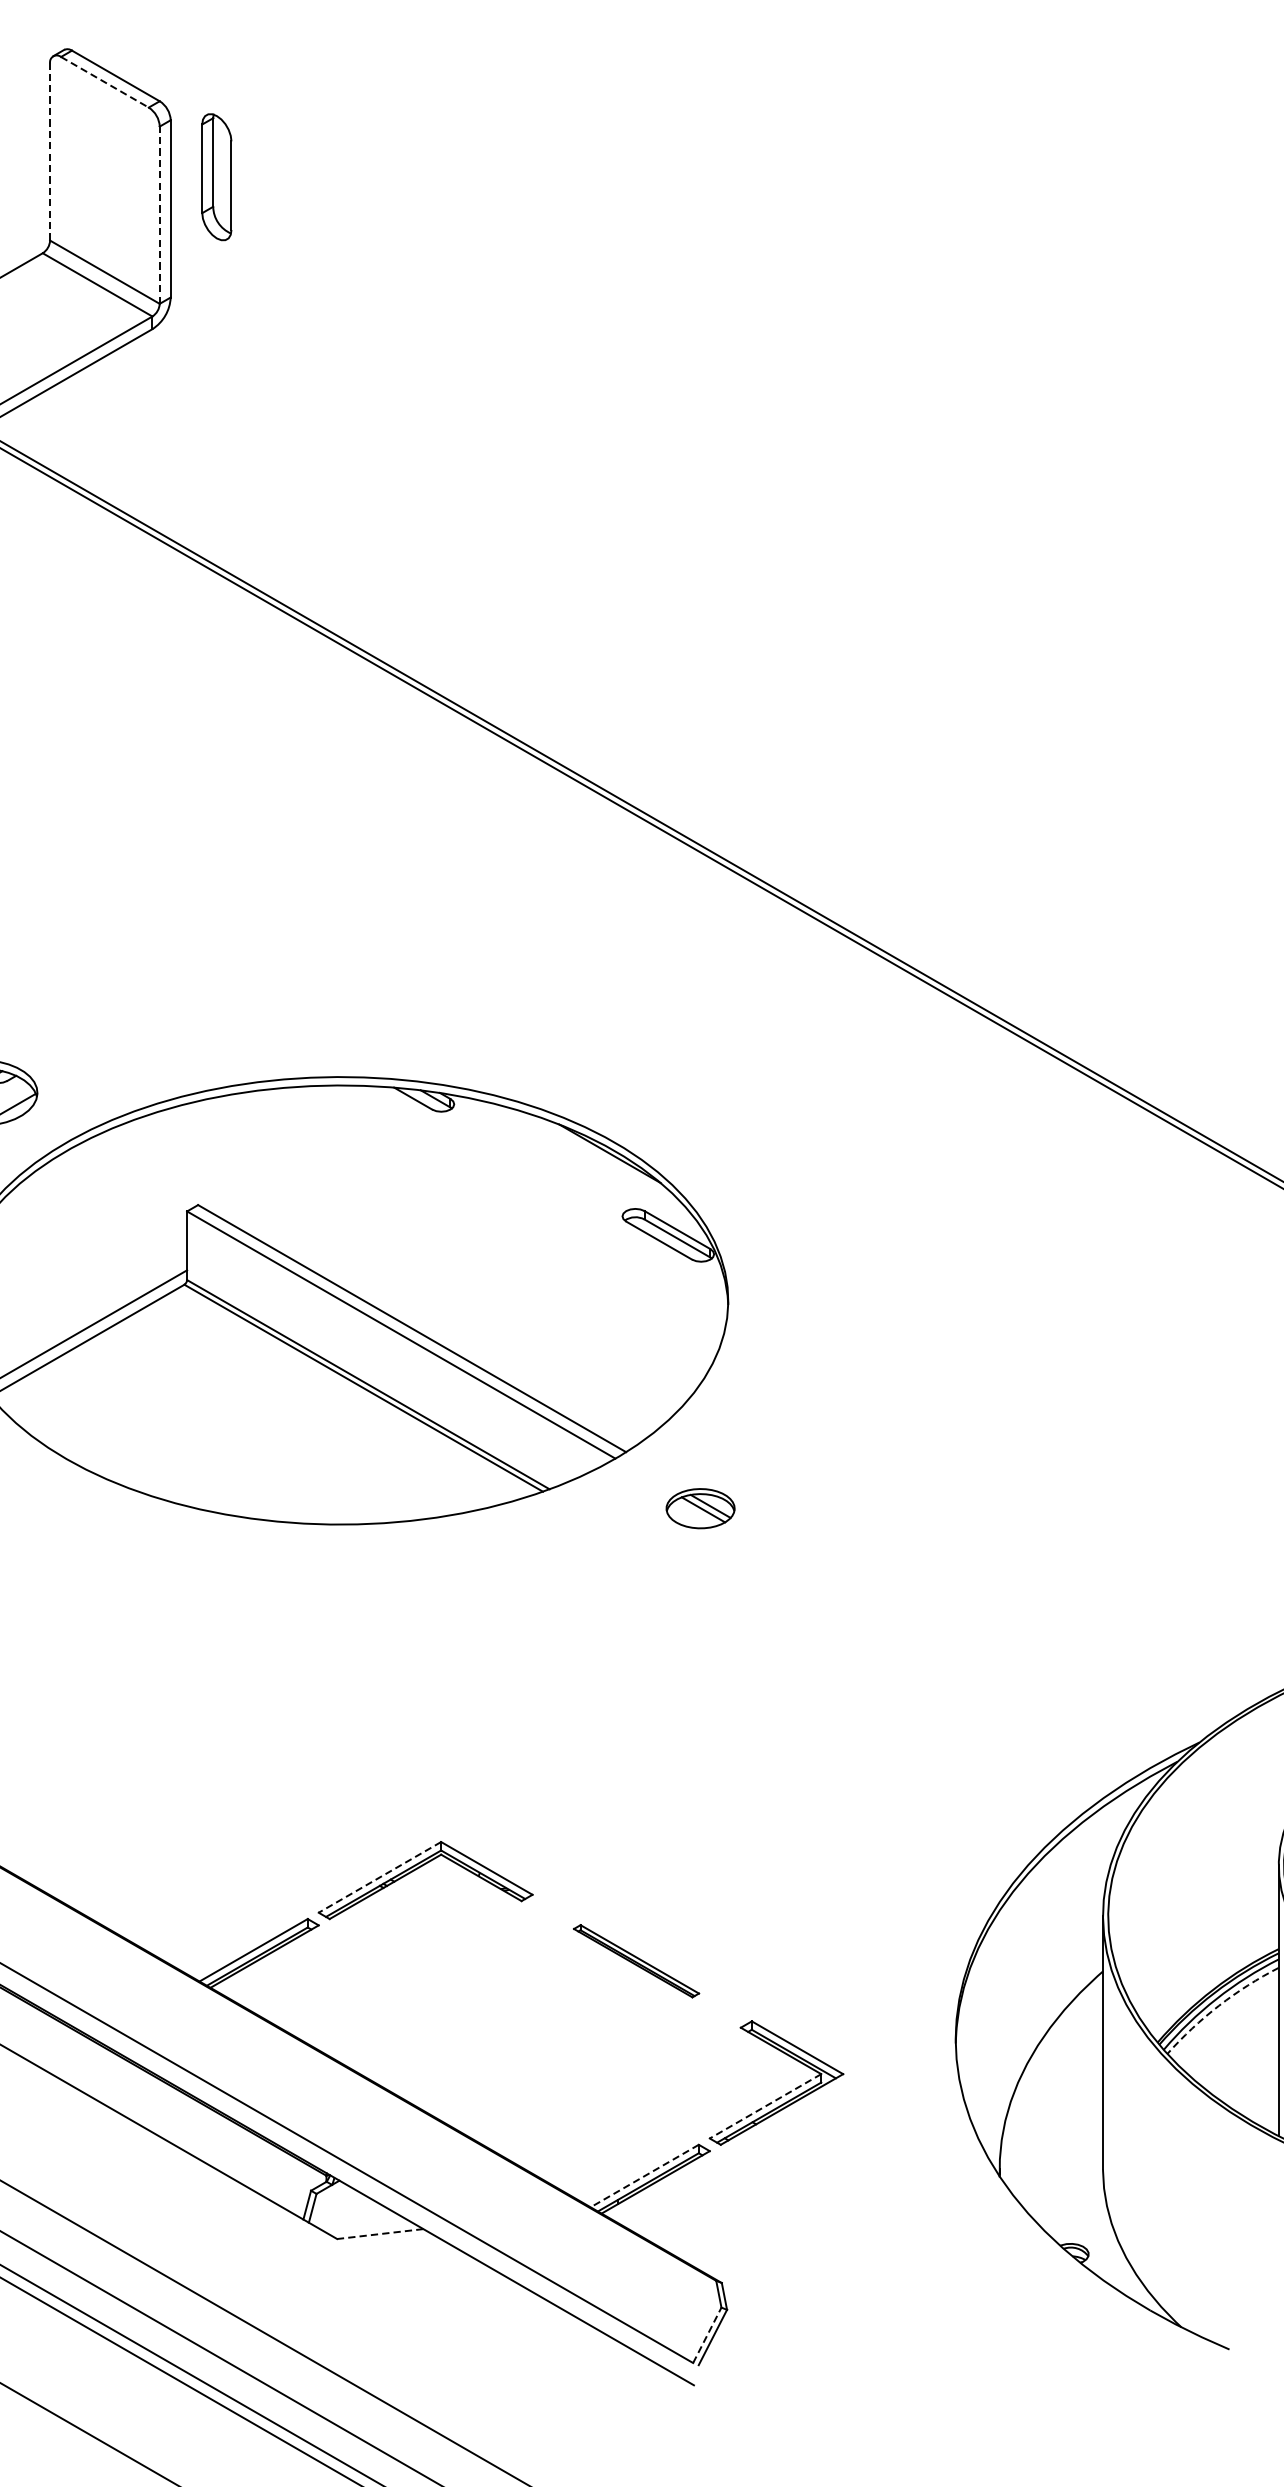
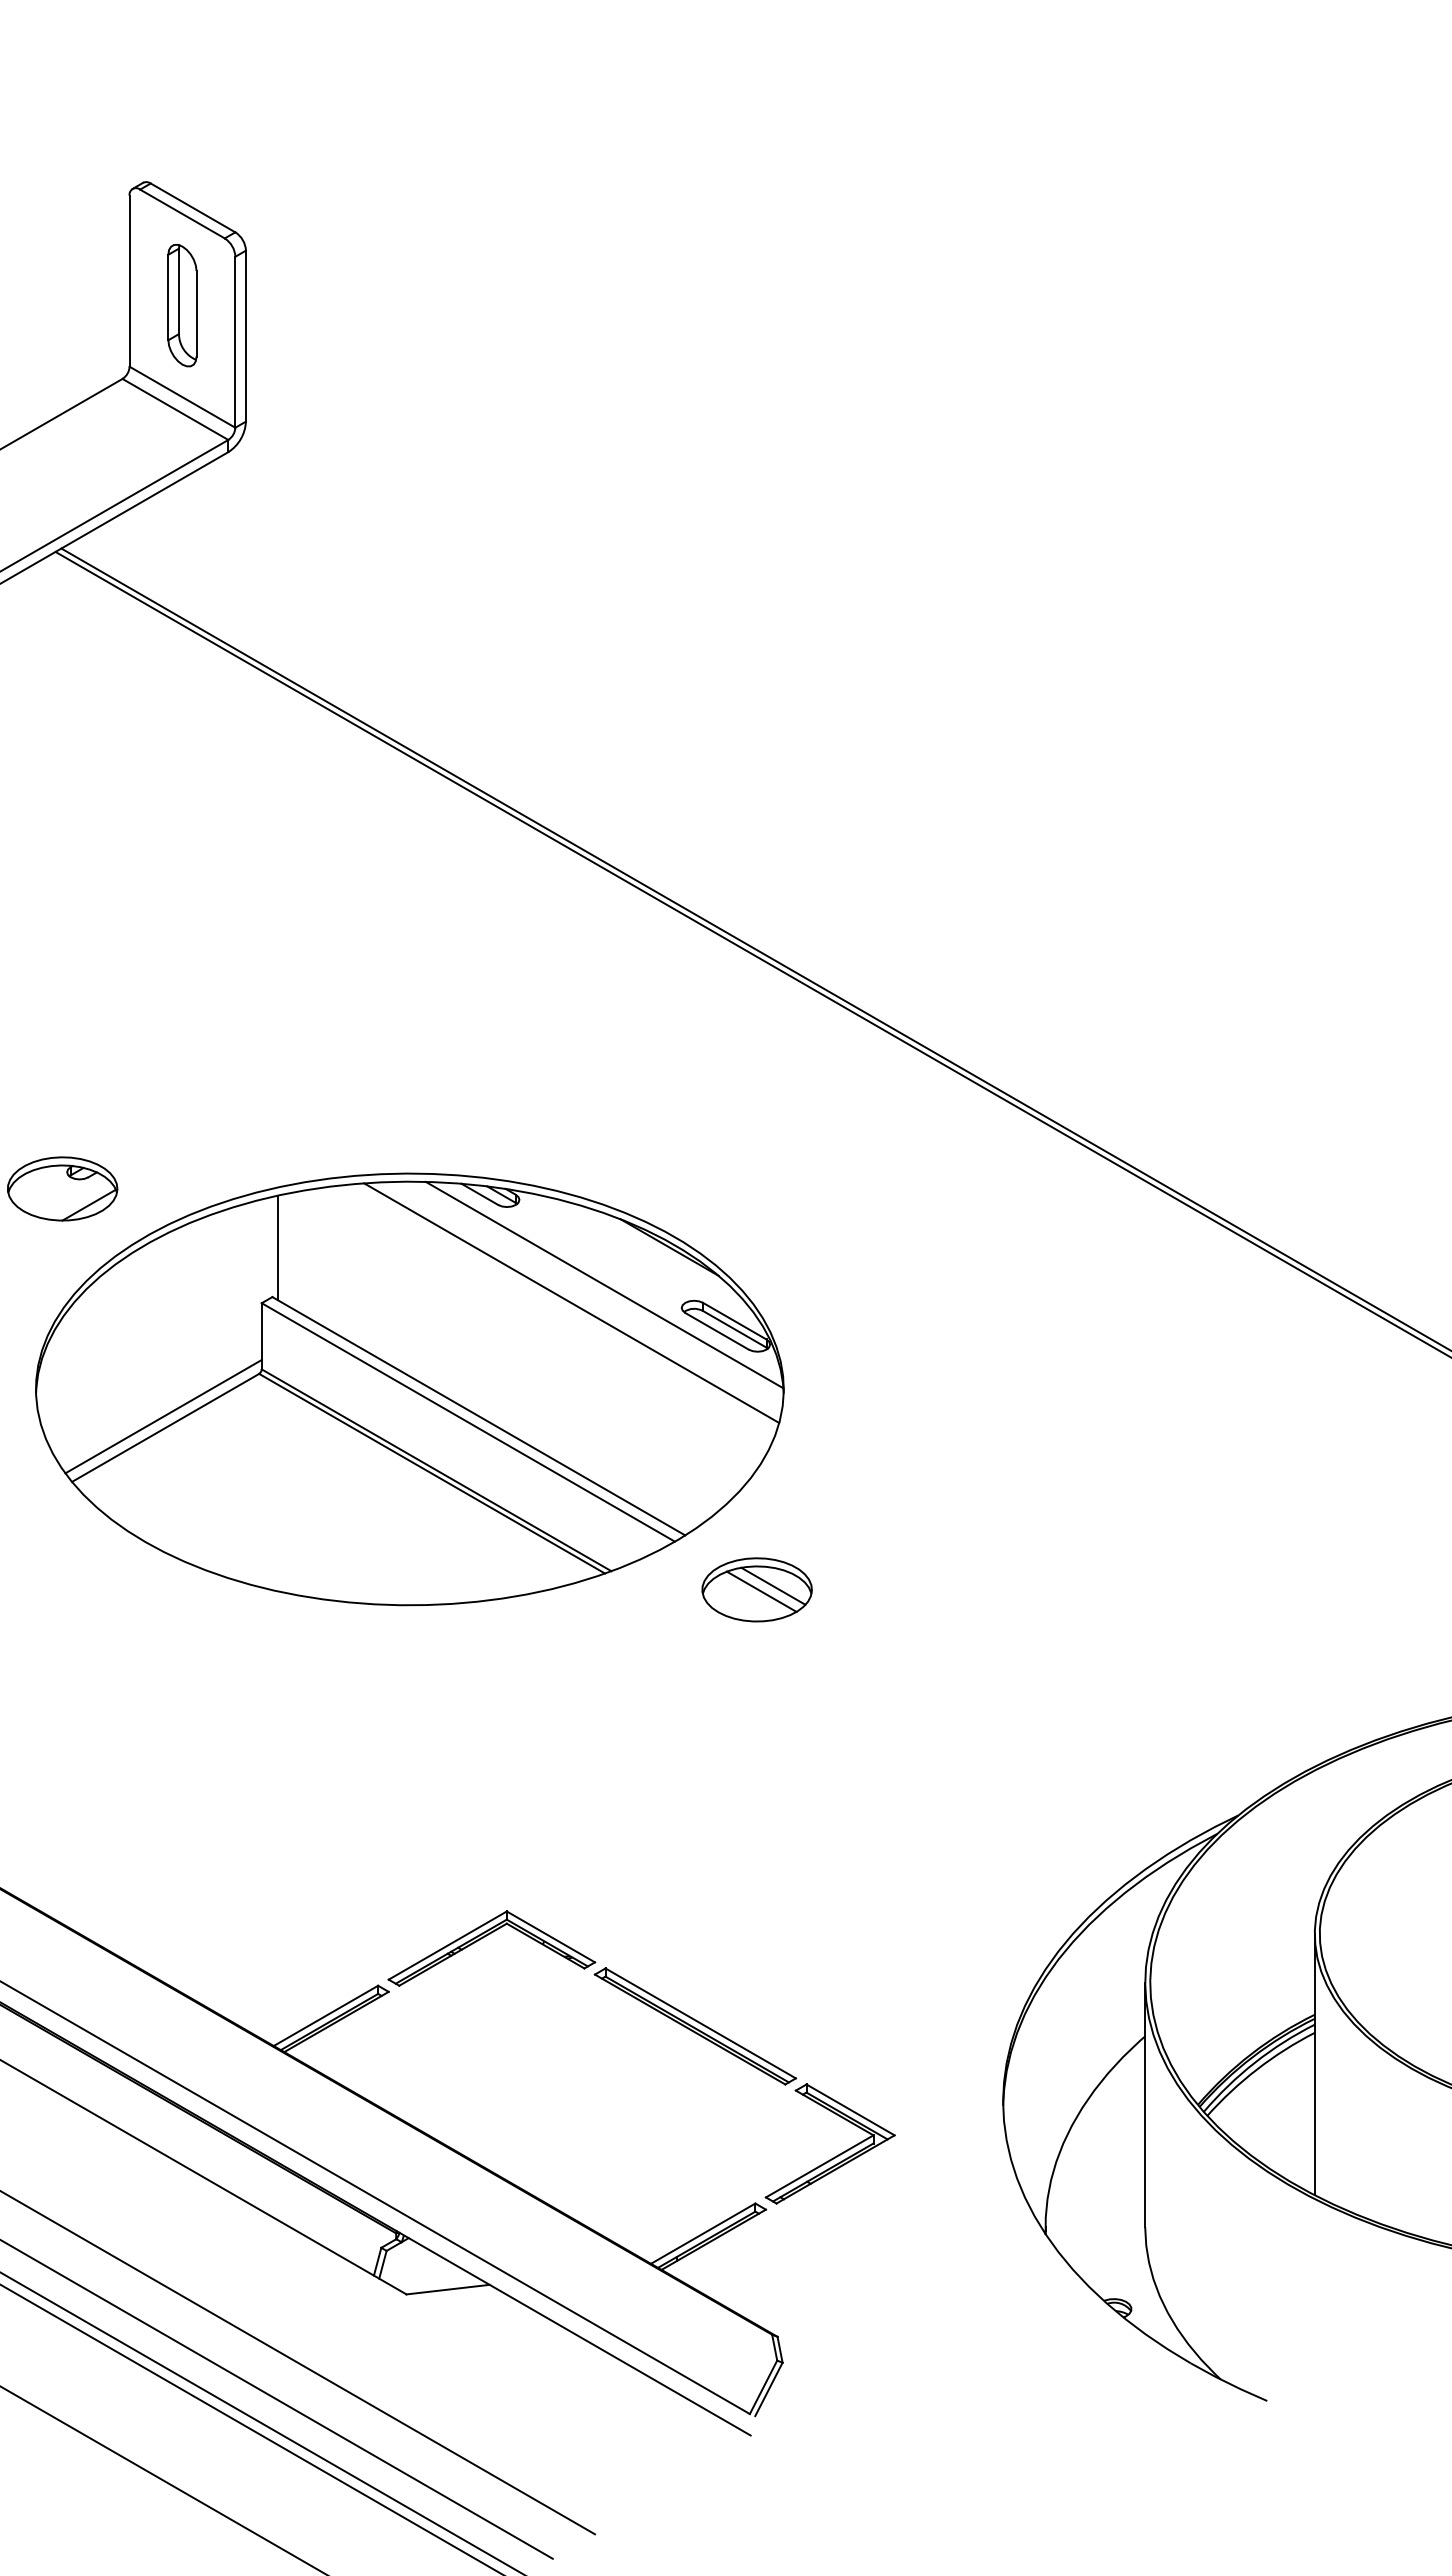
line: (104, 82) -> (182, 214), dashed -> solid
line: (49, 152) -> (129, 281), dashed -> solid
part: (216, 177) -> (182, 305), moved
line: (159, 214) -> (235, 341), dashed -> solid
line: (203, 1153) -> (277, 1247), added
line: (542, 1192) -> (604, 1284), added
line: (508, 1211) -> (571, 1303), added
part: (700, 1508) -> (756, 1589), size x1.67
line: (379, 1877) -> (447, 1945), dashed -> solid
part: (635, 1961) -> (694, 2026), size x1.67
arc: (1219, 2005) -> (1257, 2069), dashed -> solid
line: (765, 2106) -> (819, 2166), dashed -> solid
line: (644, 2175) -> (702, 2233), dashed -> solid
line: (380, 2233) -> (448, 2289), dashed -> solid
line: (707, 2334) -> (763, 2386), dashed -> solid

